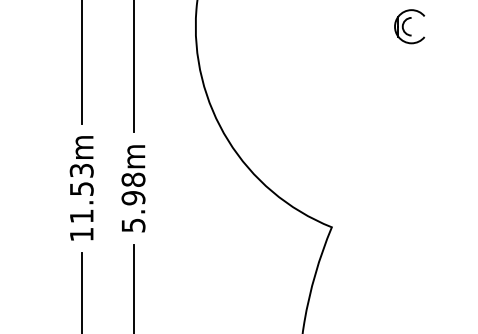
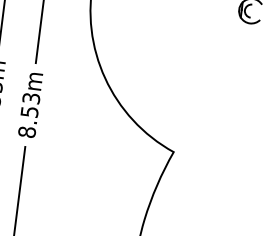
text: (133, 202) -> (29, 115), 5.98m -> 8.53m

